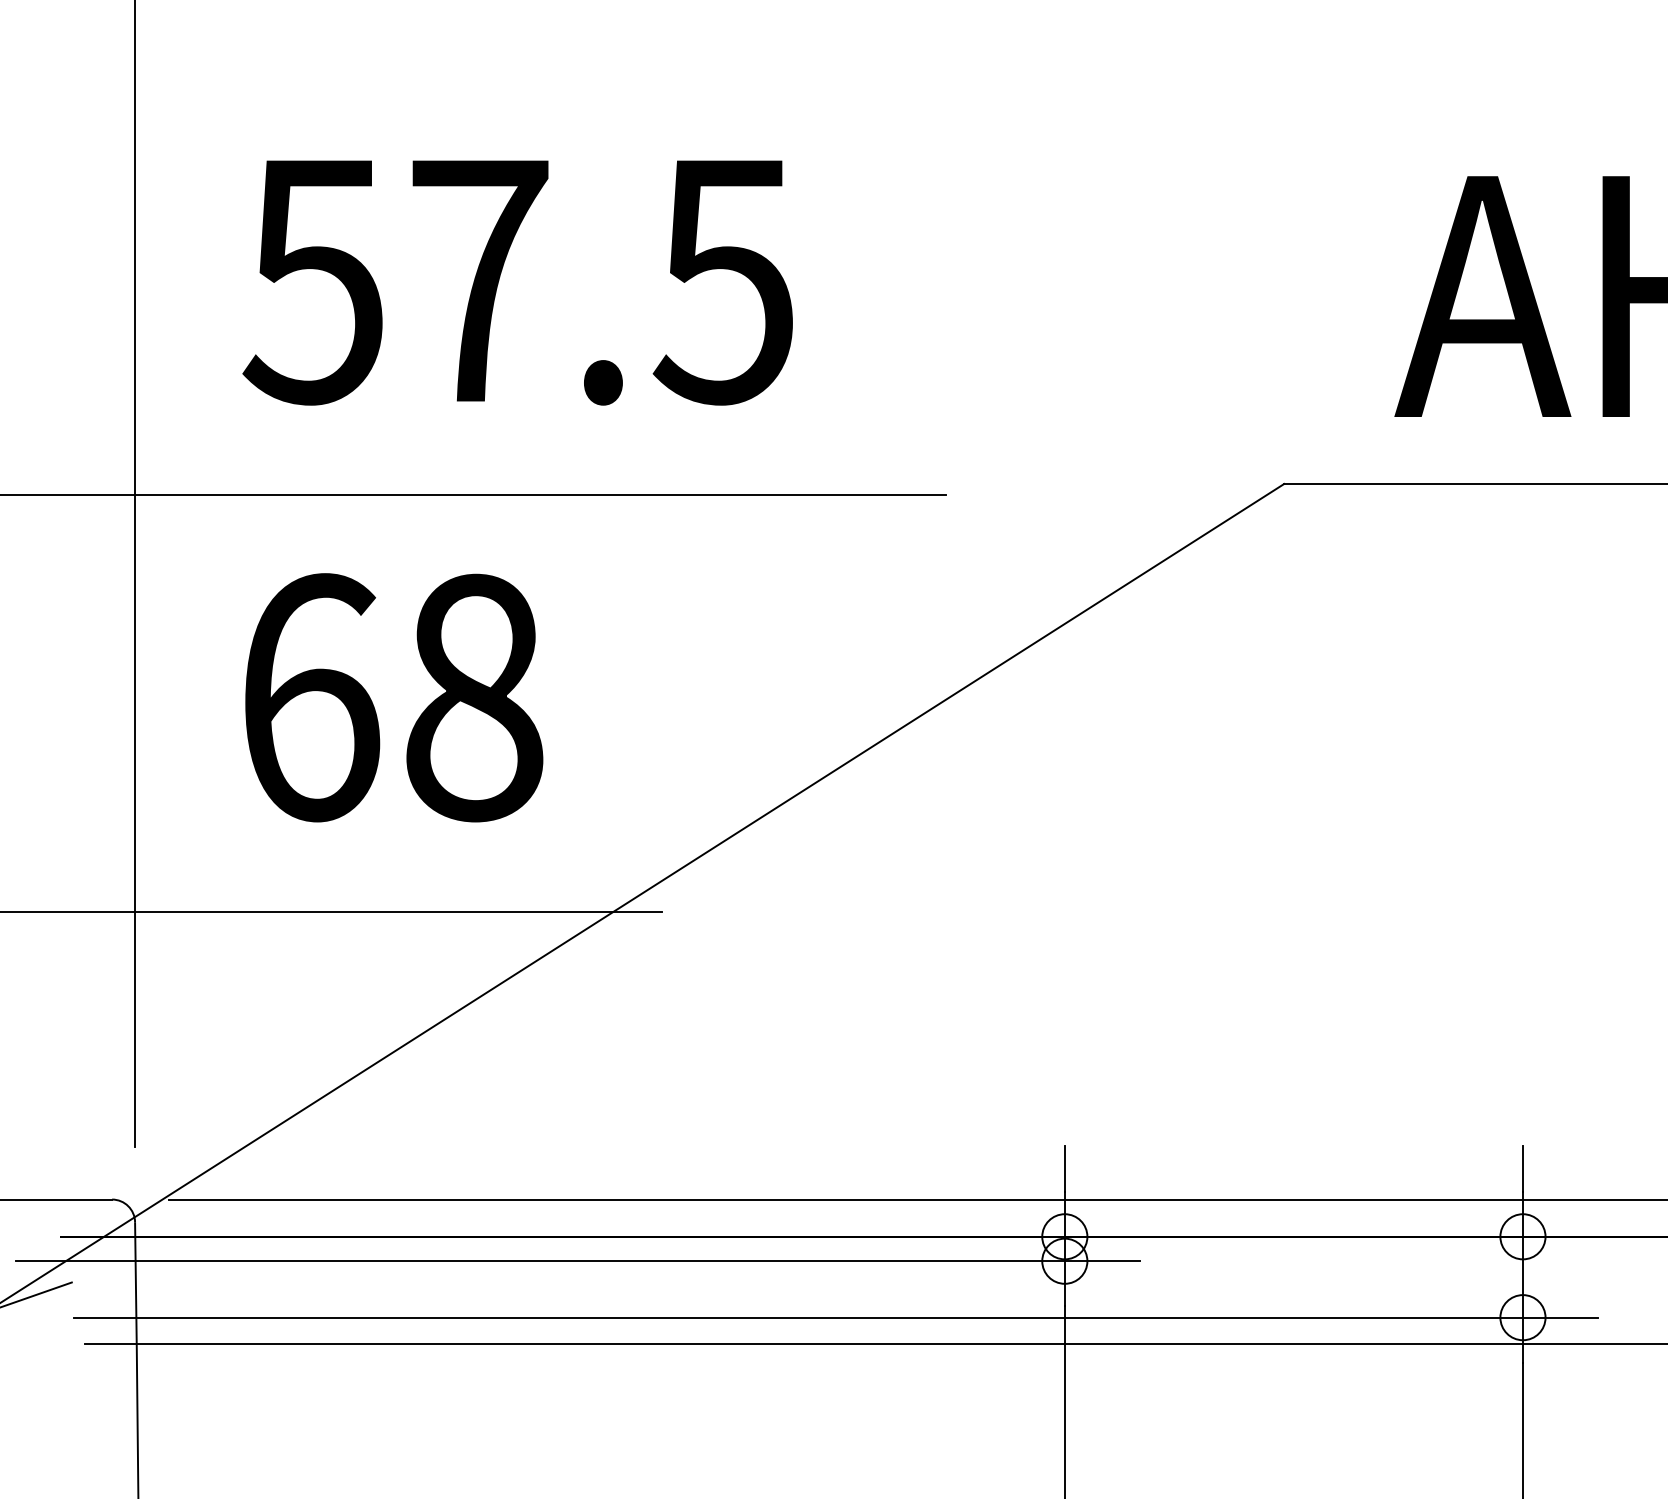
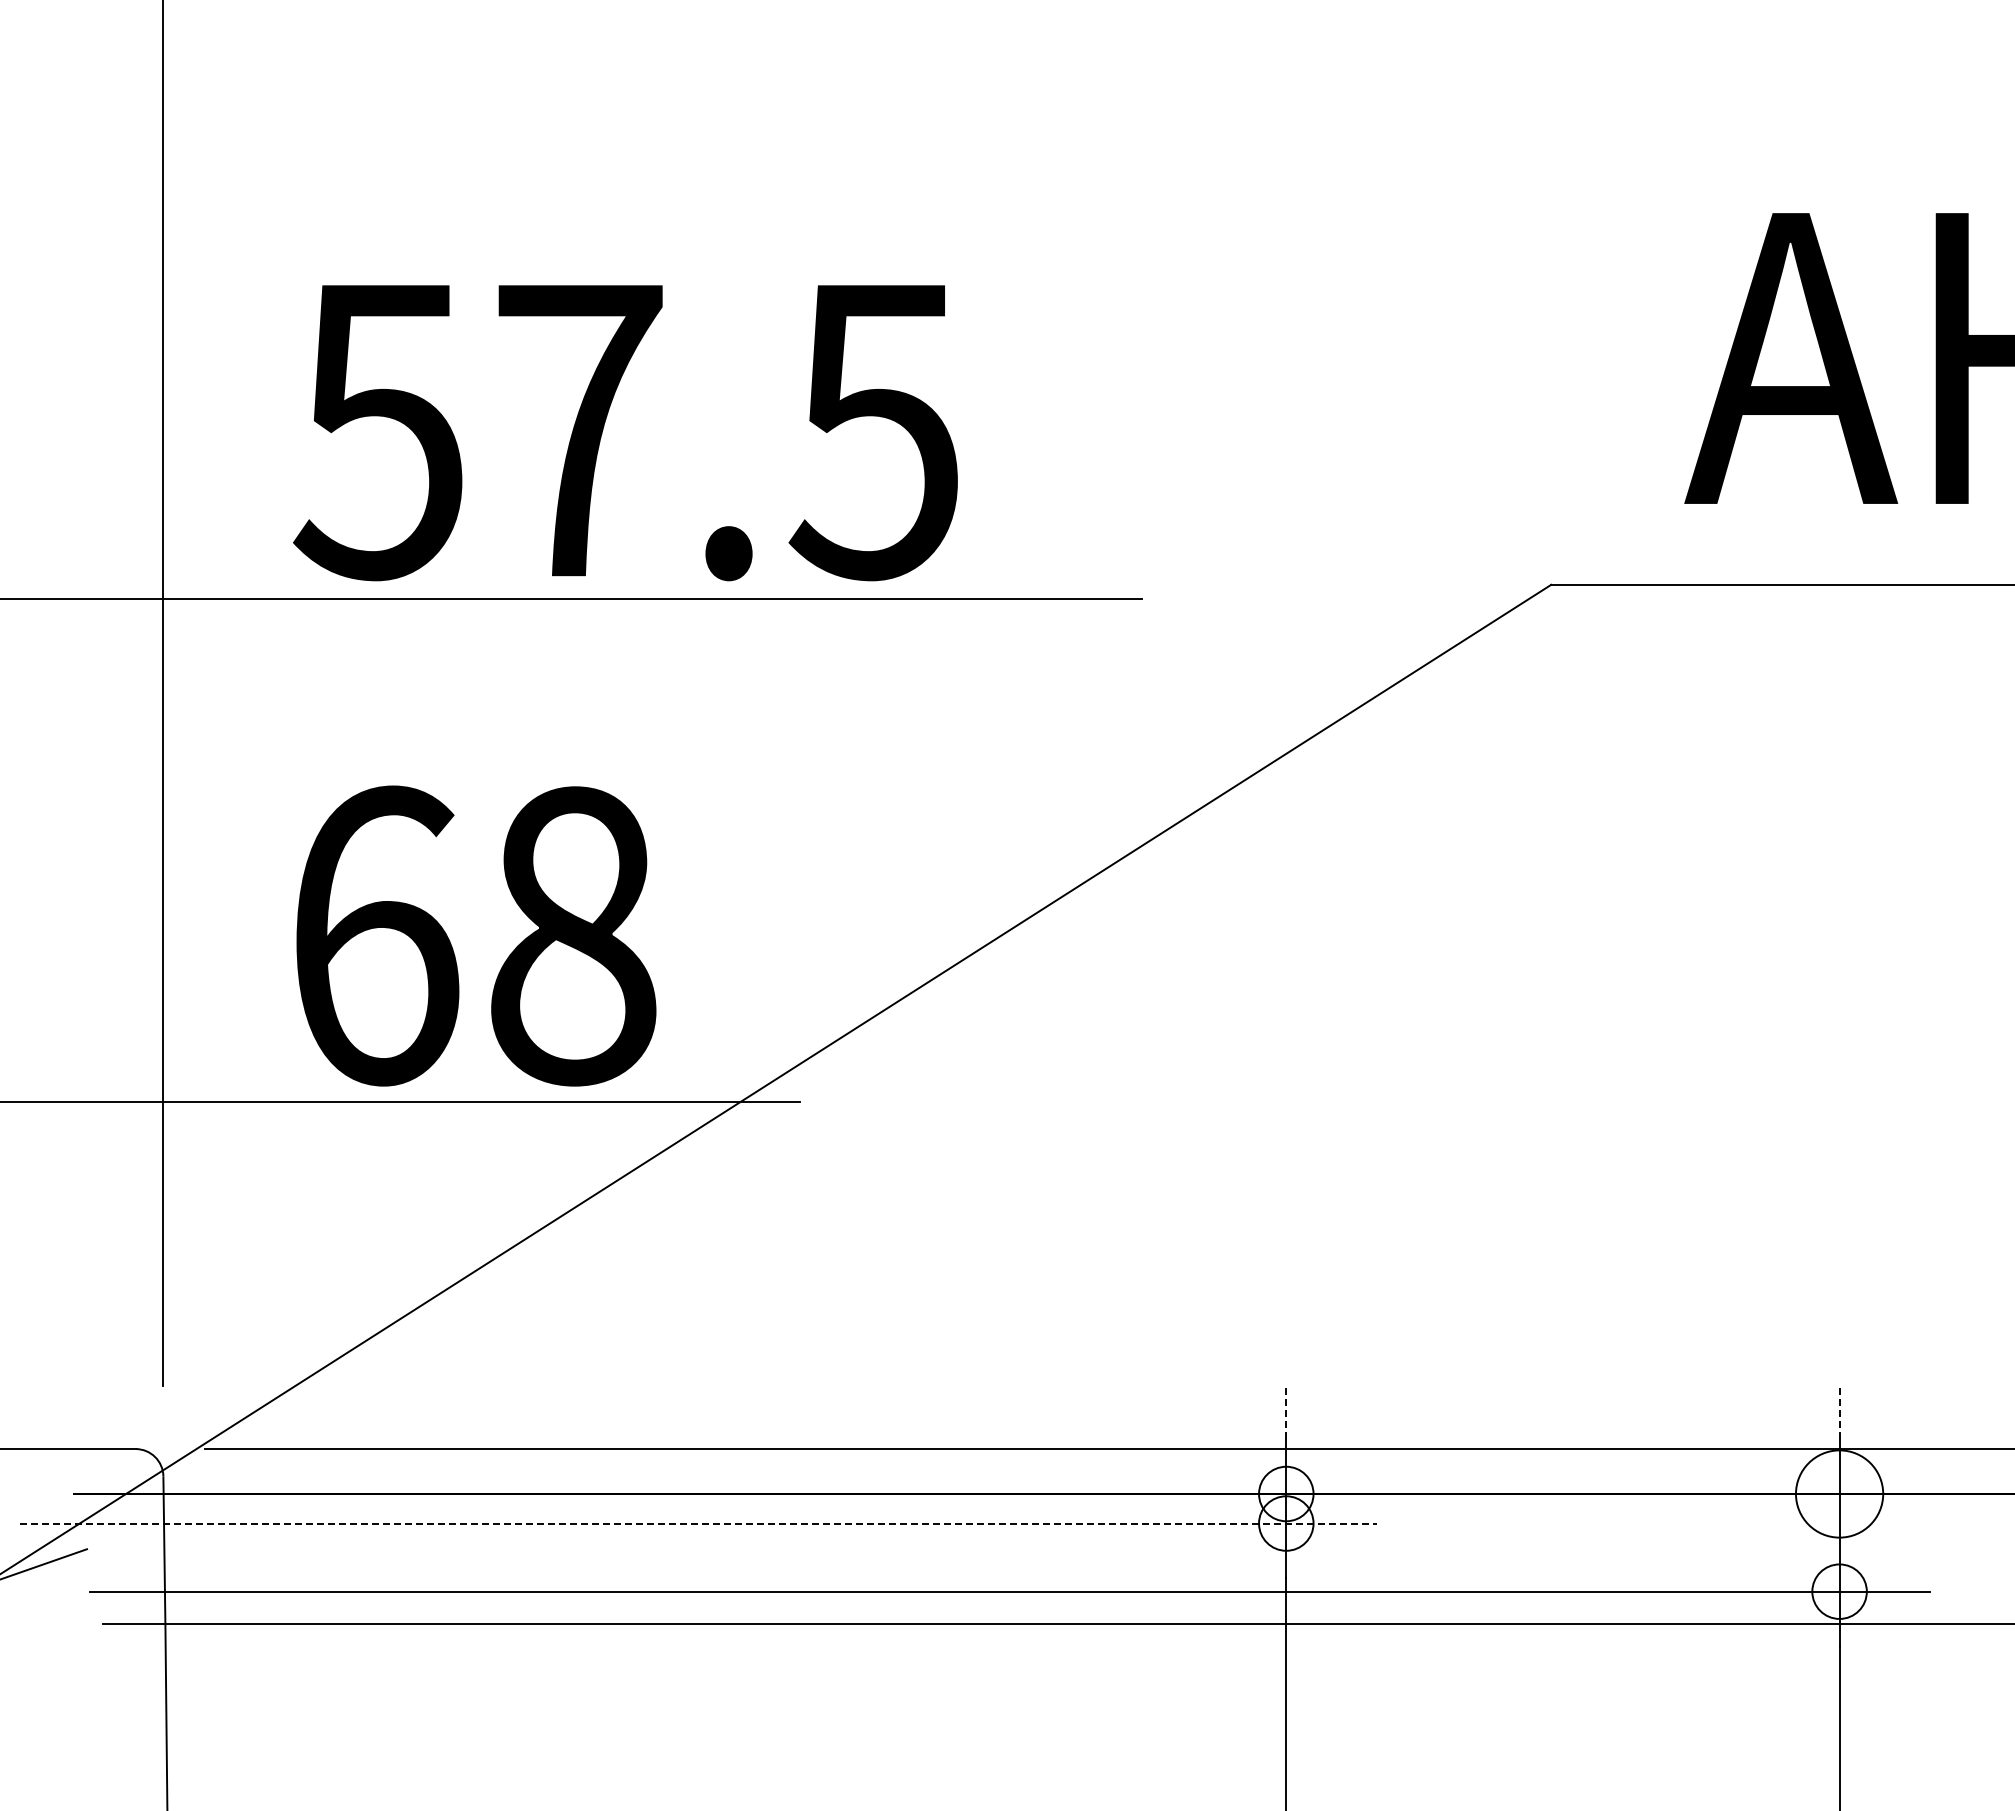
text: (517, 283) -> (625, 433), moved
text: (394, 697) -> (476, 935), moved
line: (1065, 1168) -> (1286, 1411), solid -> dashed
line: (1522, 1168) -> (1839, 1411), solid -> dashed
circle: (1522, 1236) -> (1839, 1493), size x1.6
line: (578, 1261) -> (698, 1523), solid -> dashed

